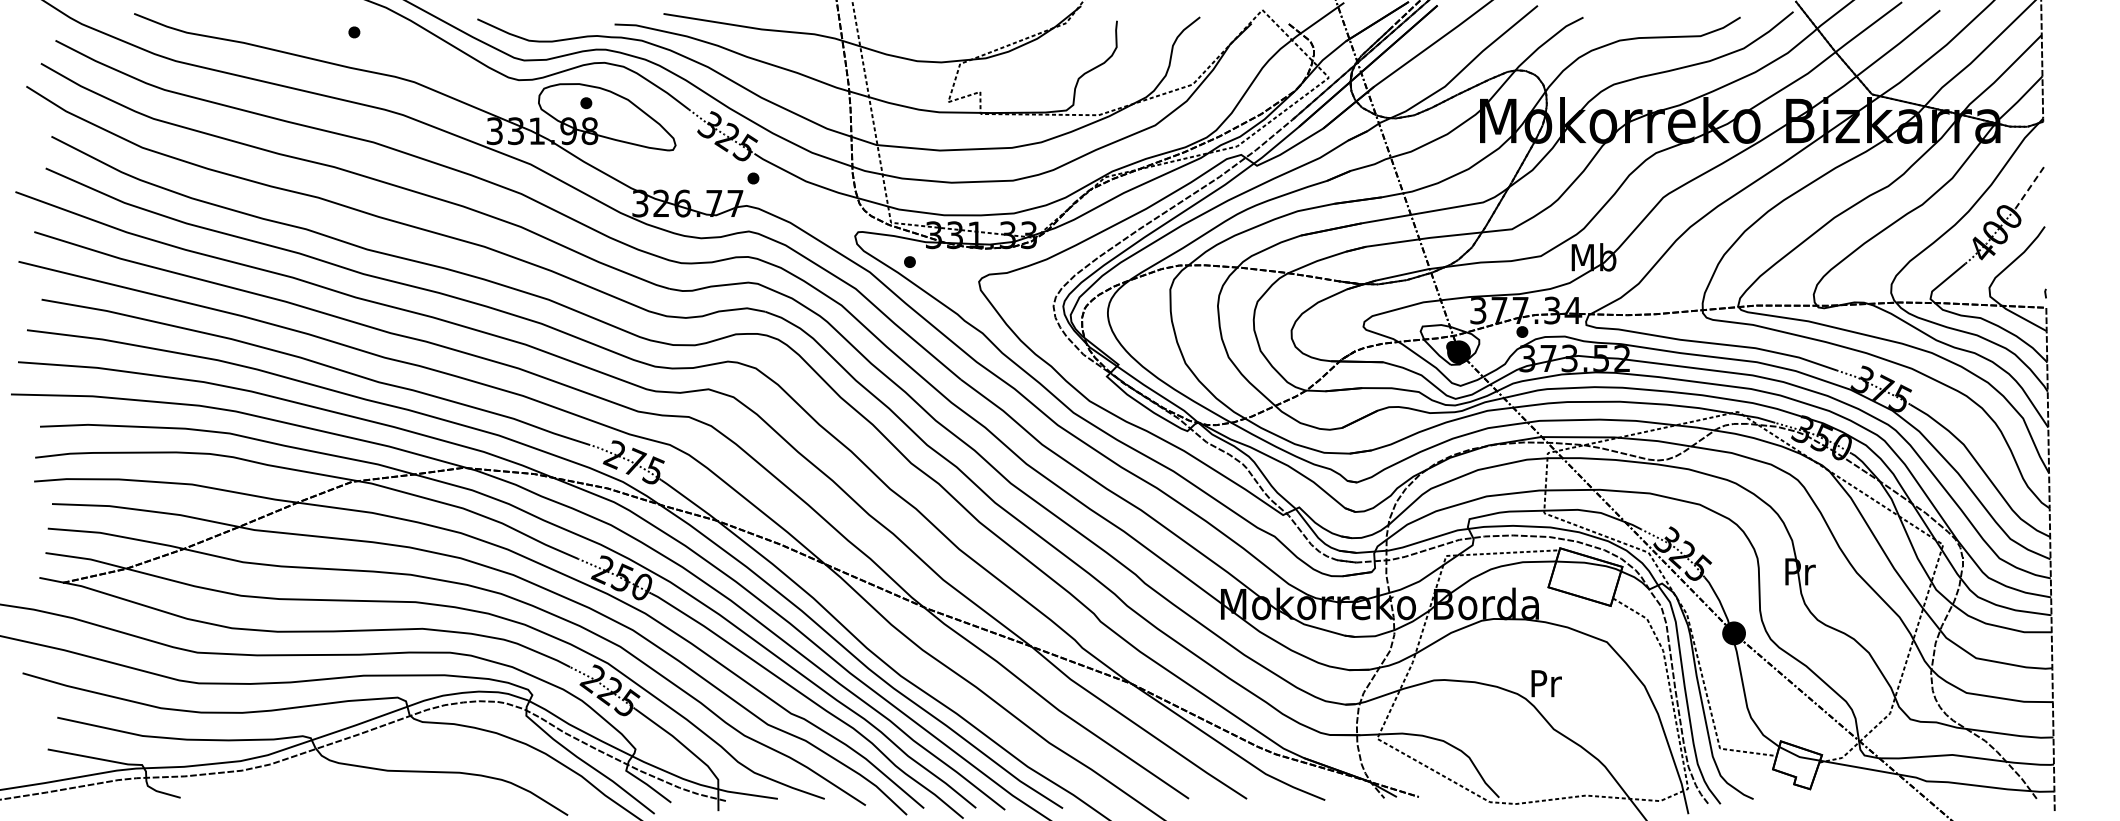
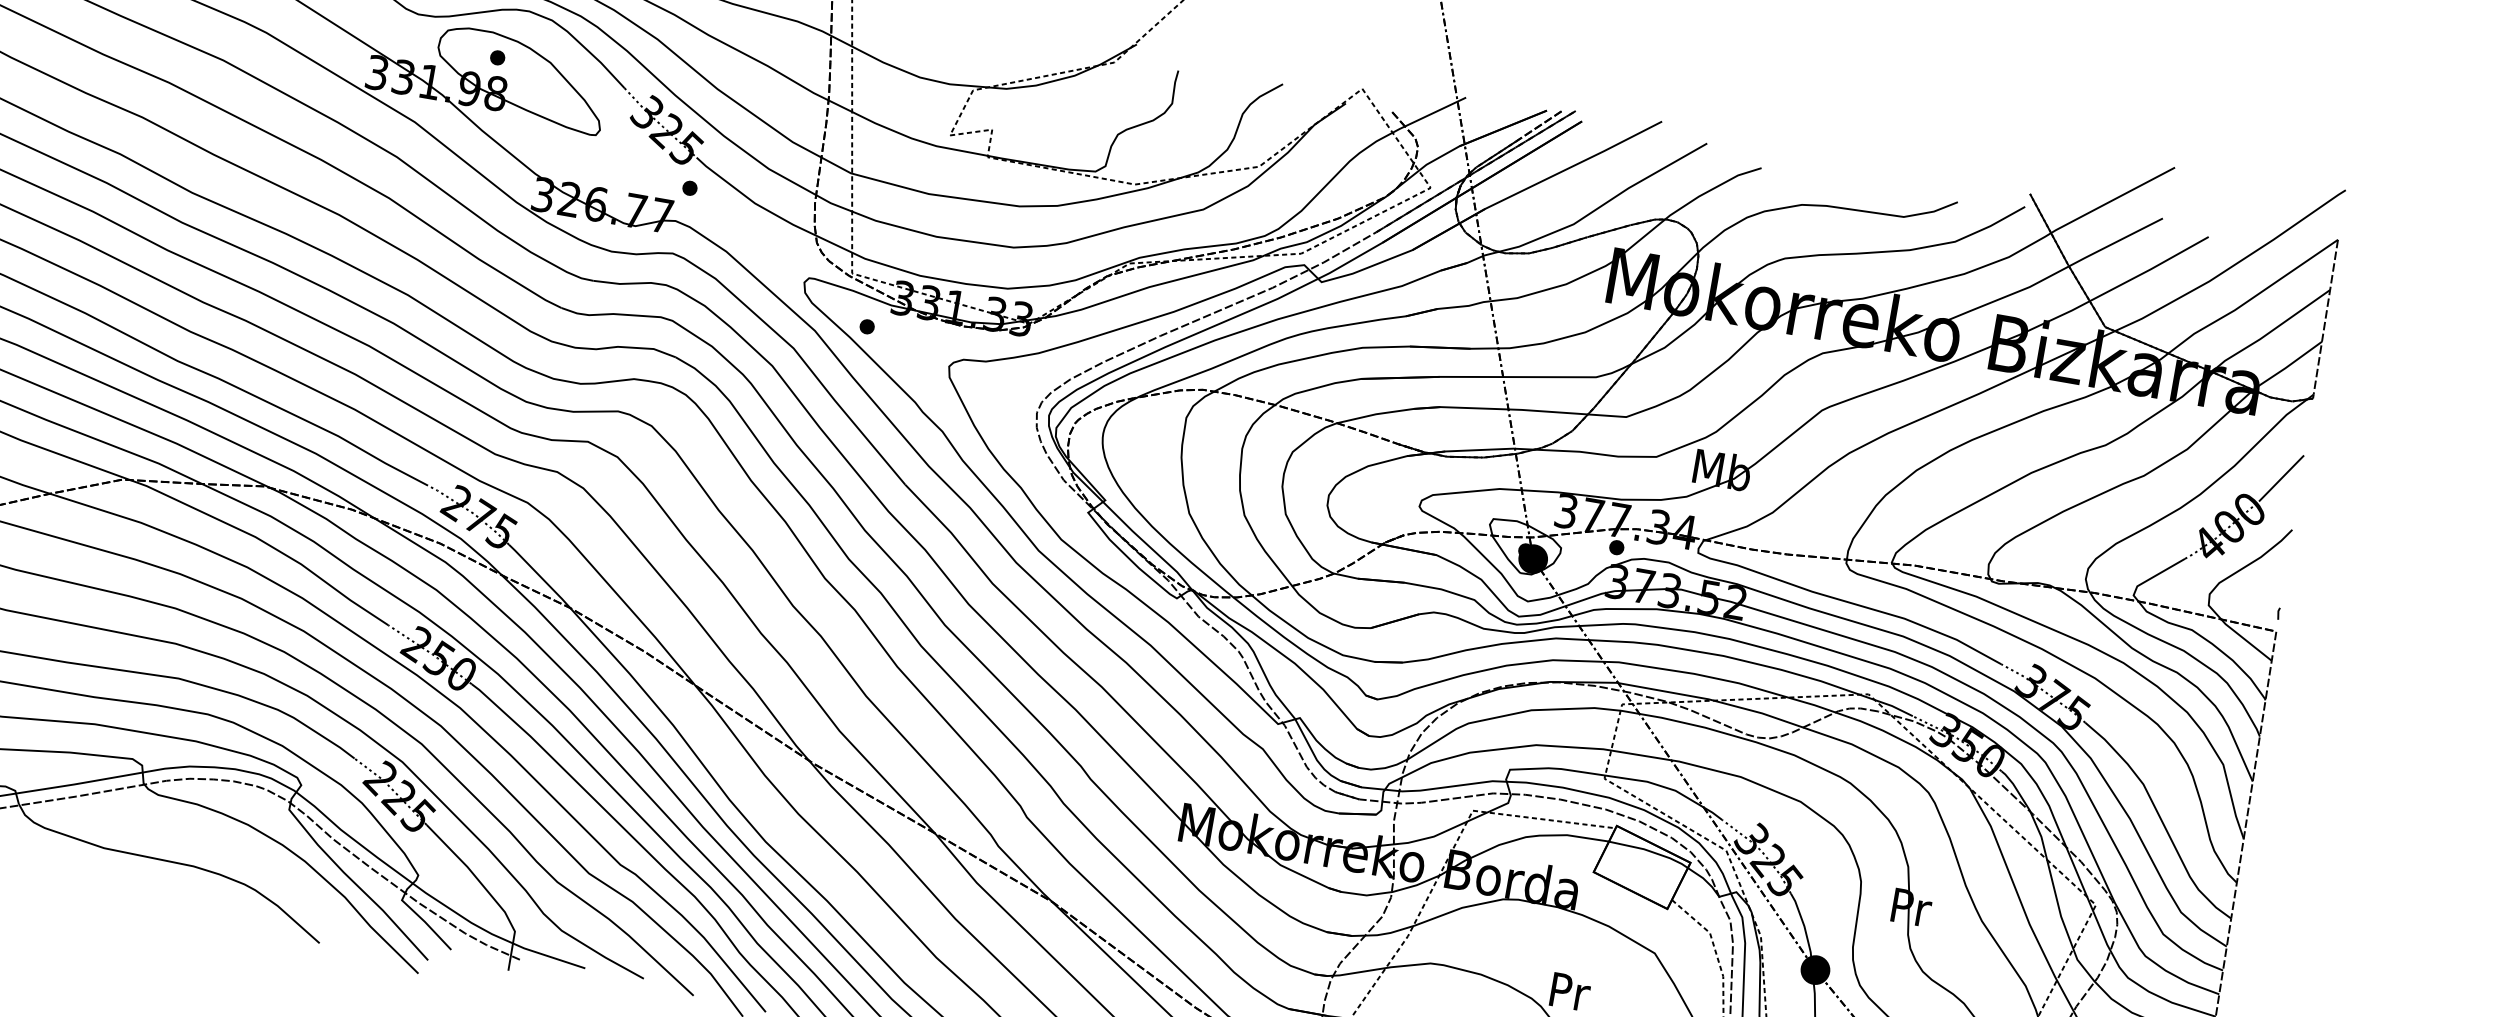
line: (2029, 188) -> (2281, 478), dashed -> solid

